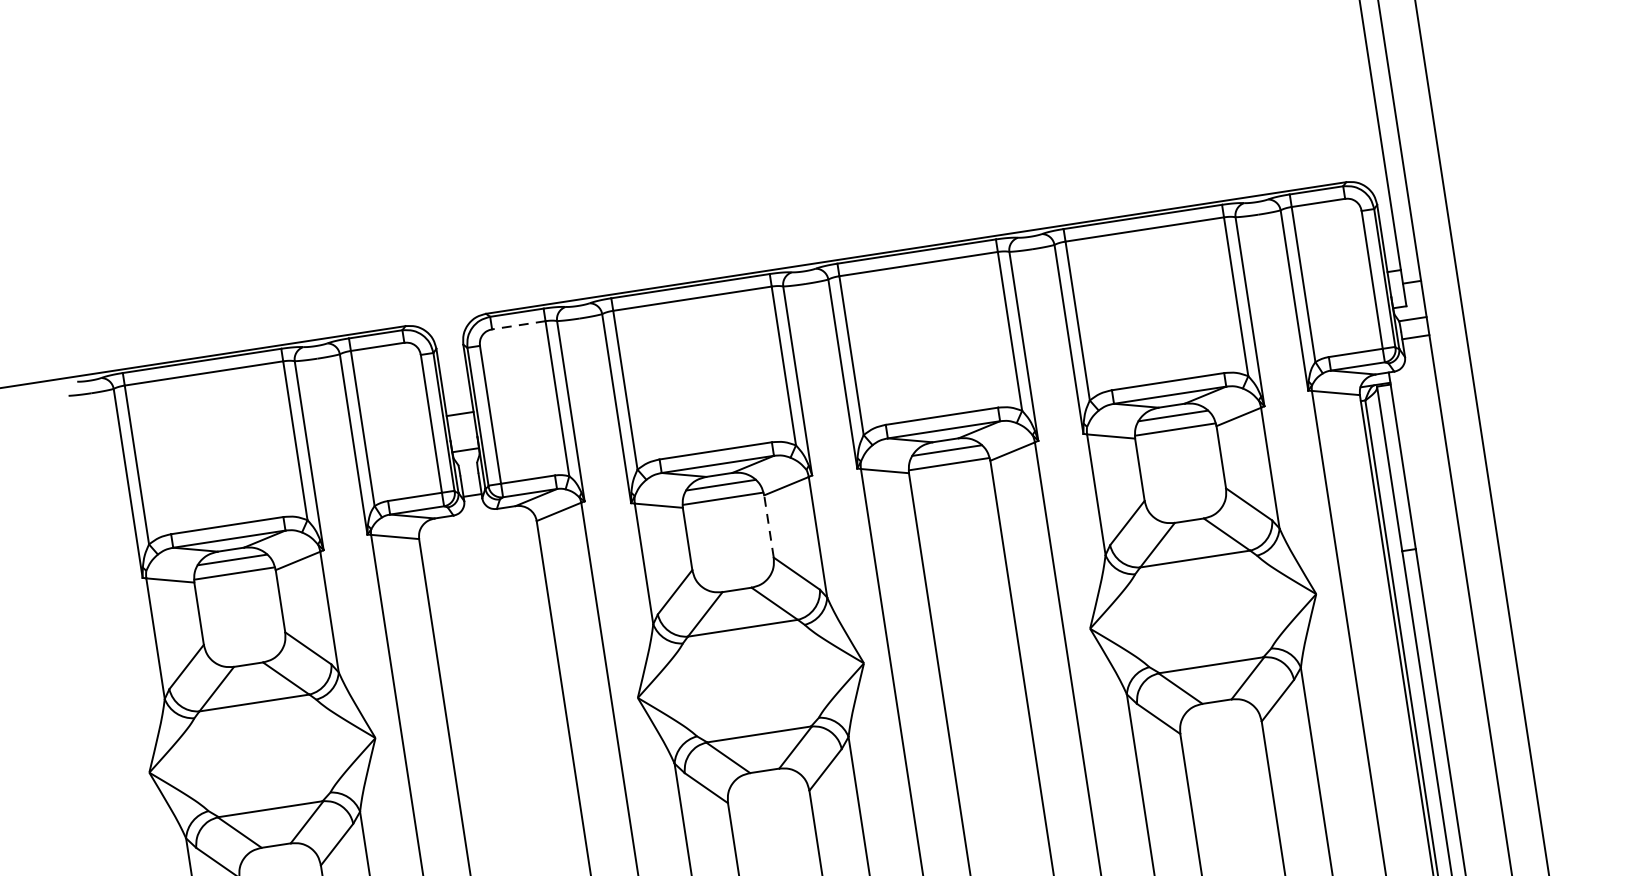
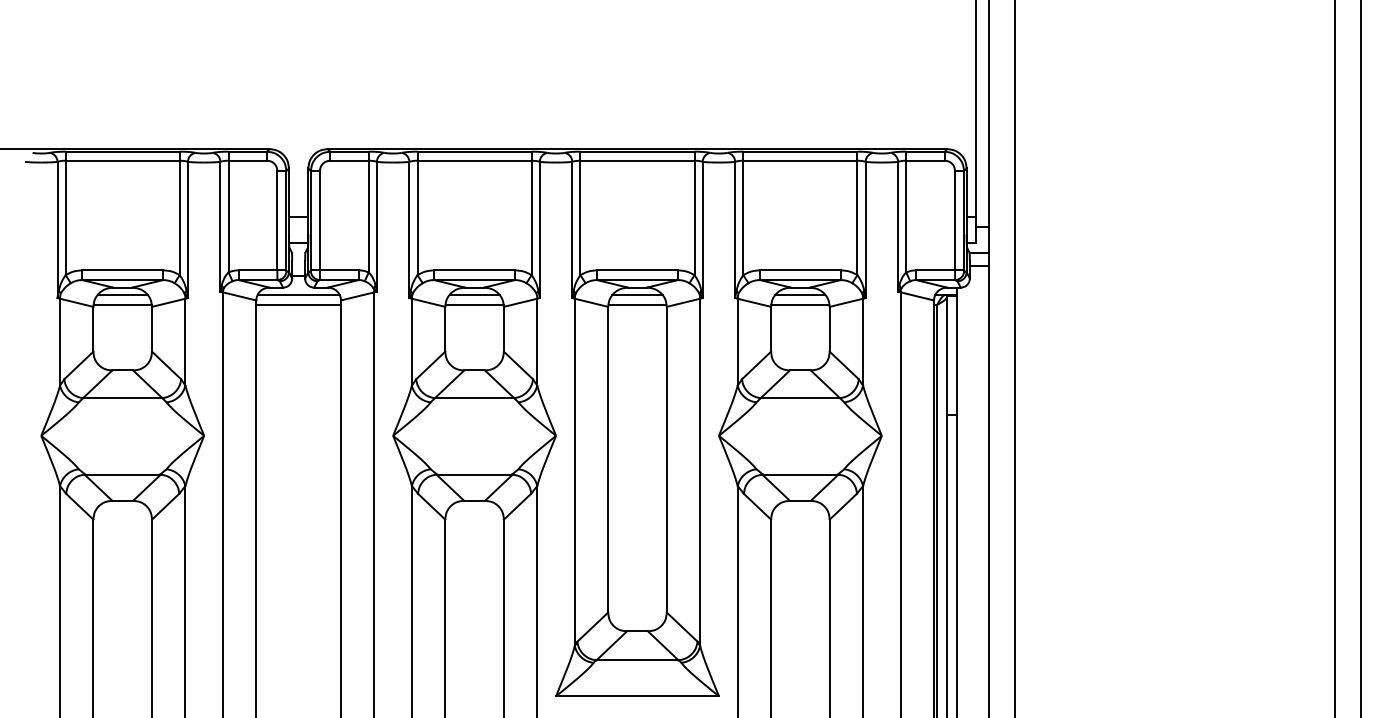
line: (518, 324) -> (349, 160), dashed -> solid
line: (476, 523) -> (298, 295), added
line: (768, 525) -> (503, 328), dashed -> solid
line: (478, 535) -> (298, 304), added

